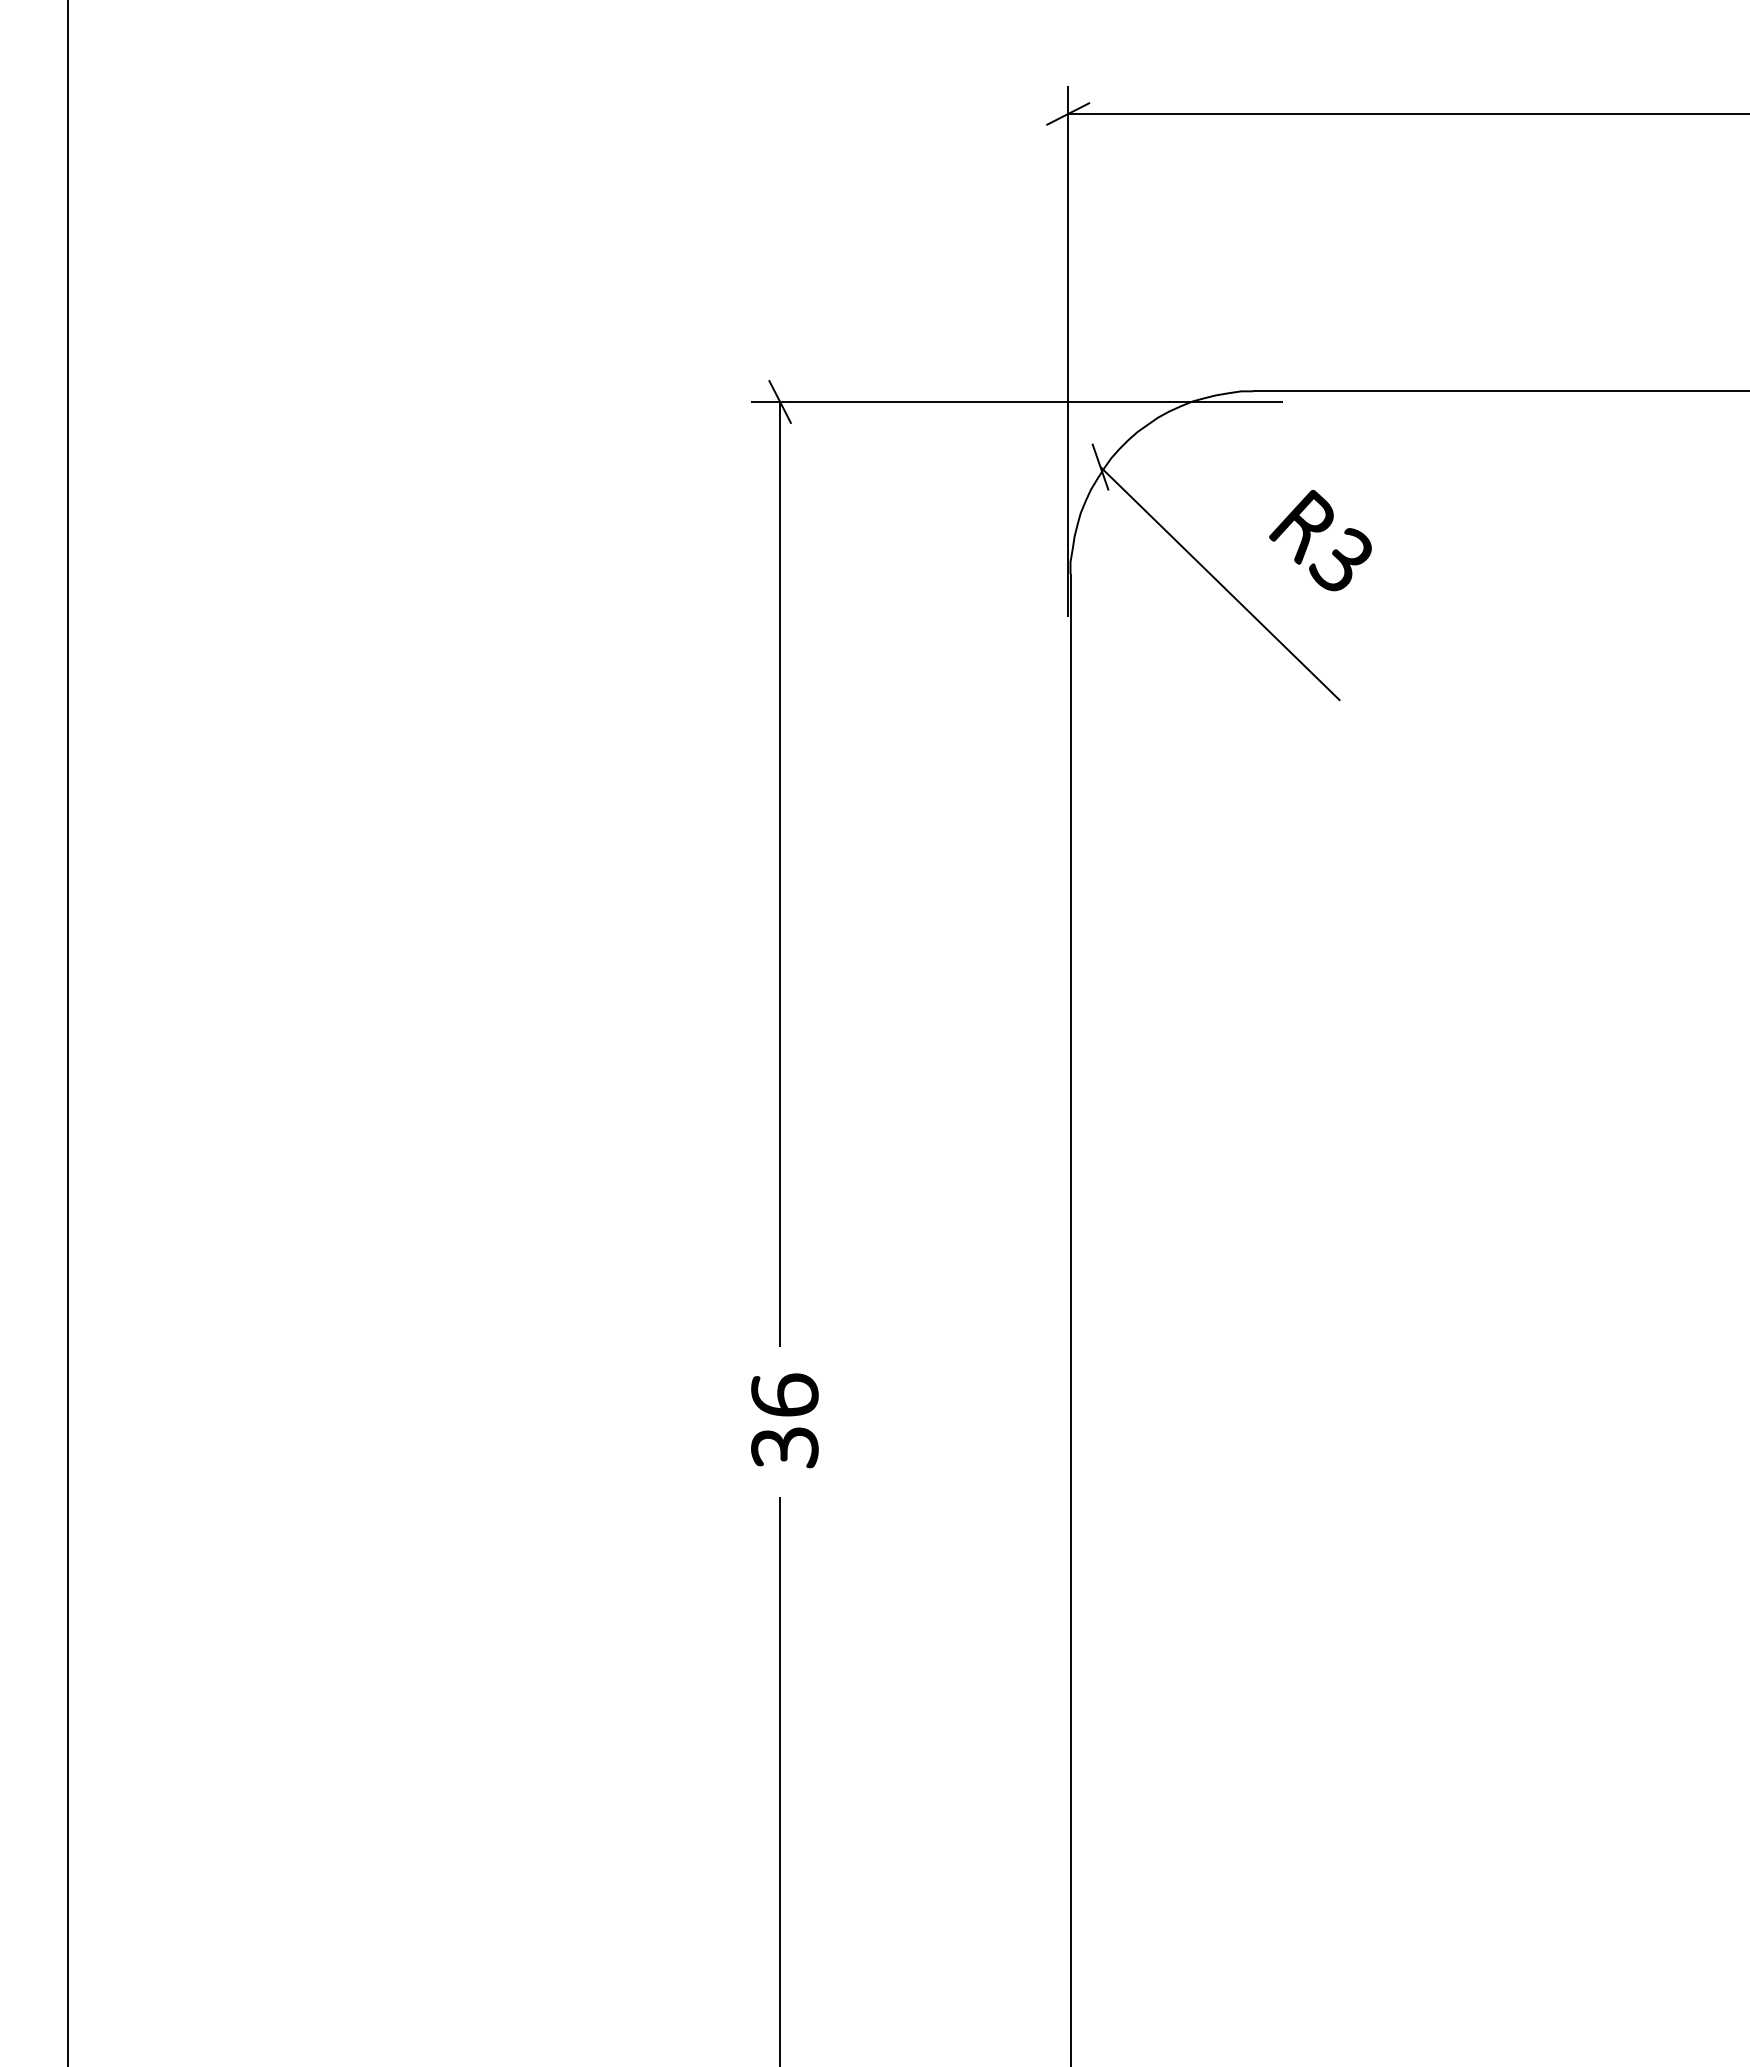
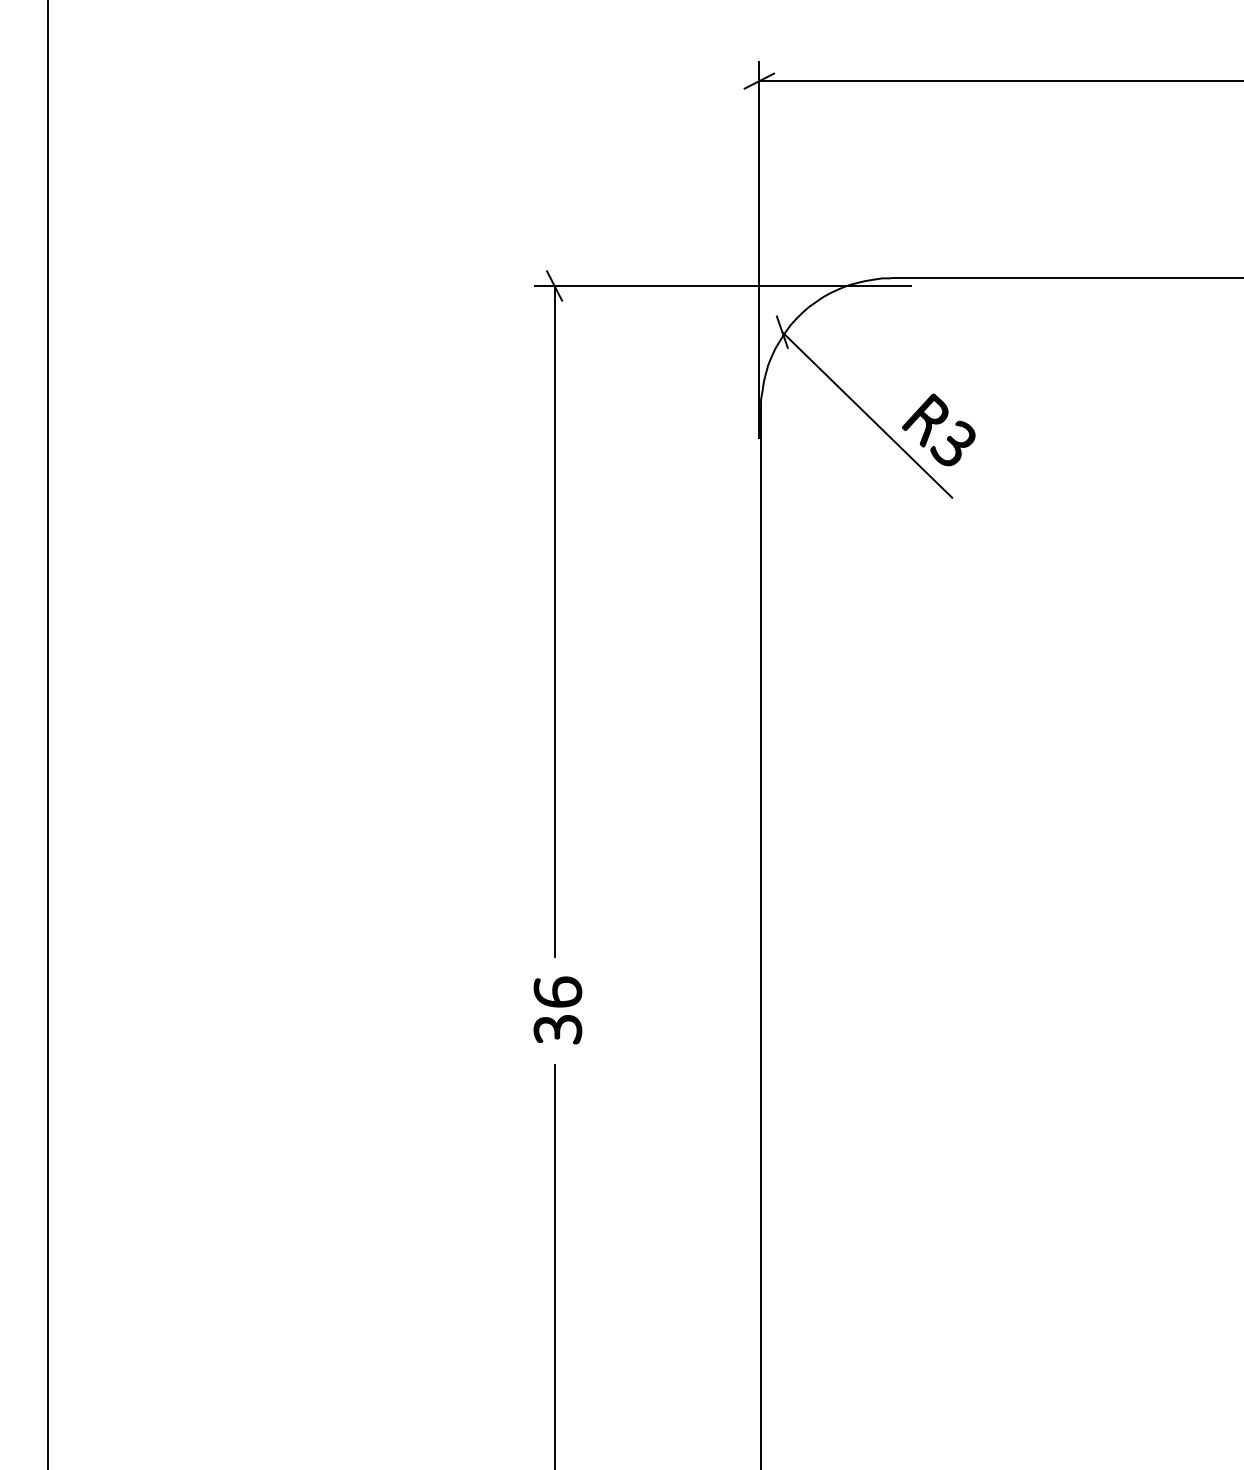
part: (1320, 532) -> (938, 424), moved

